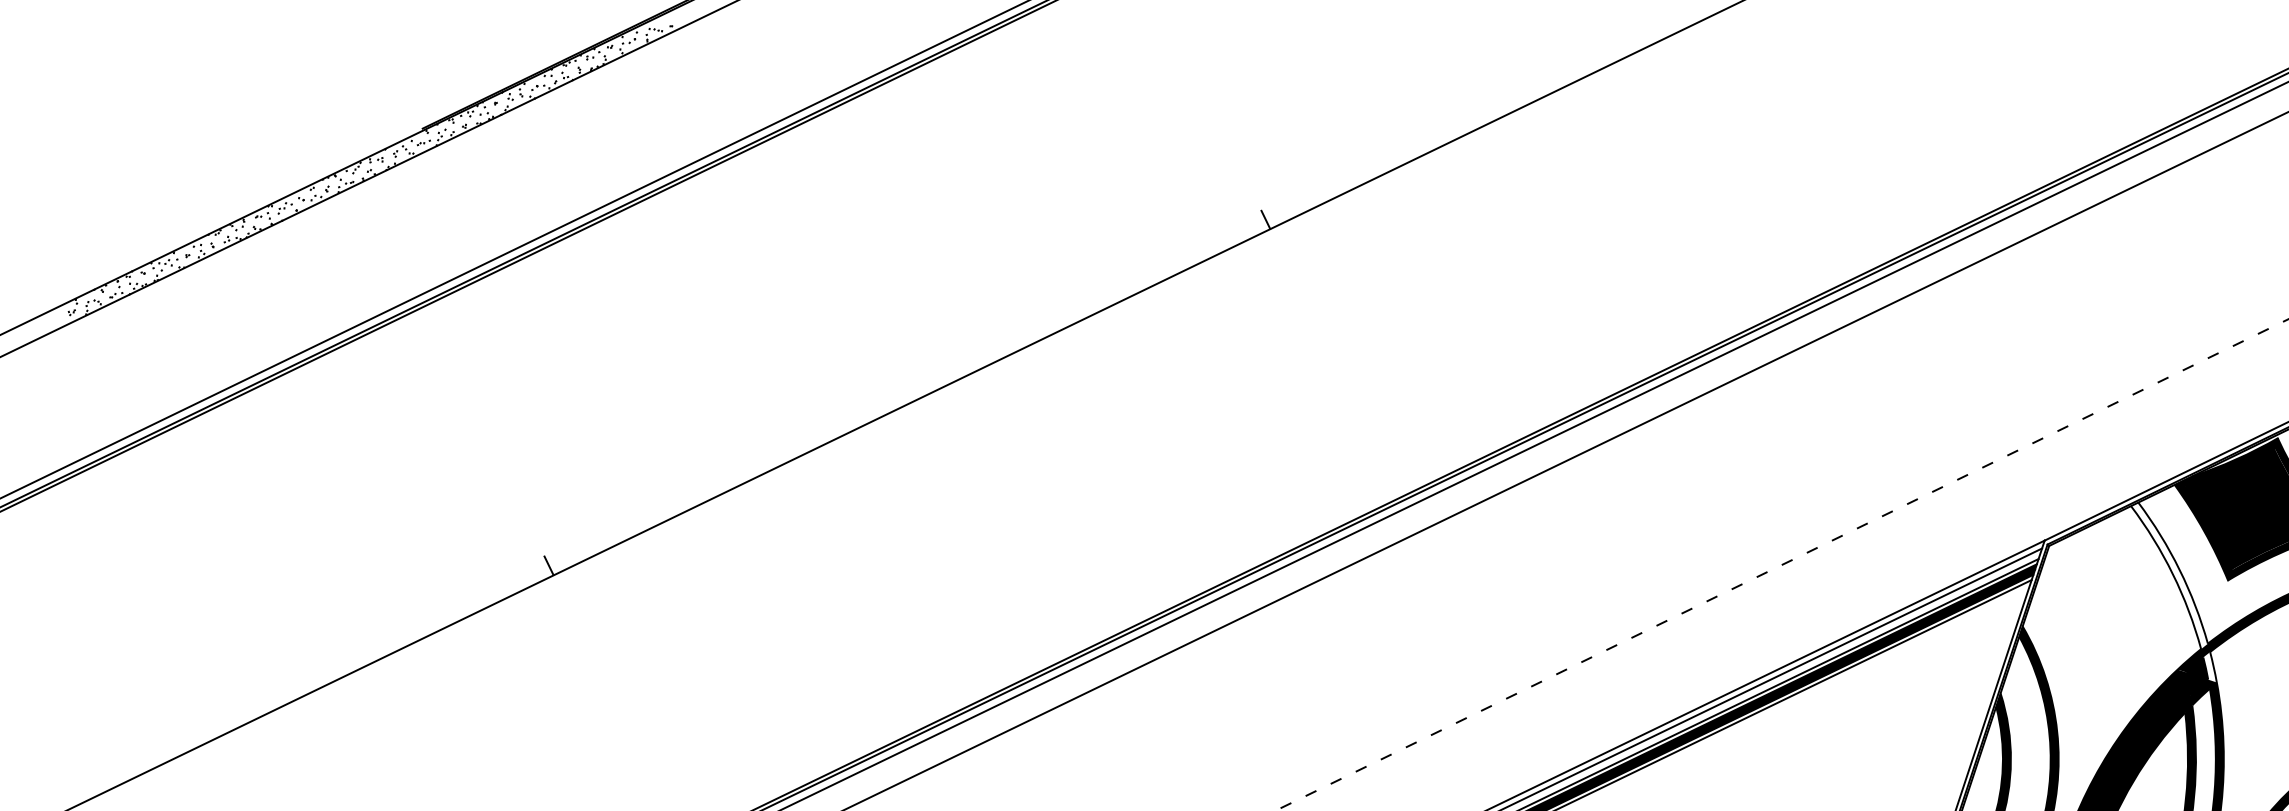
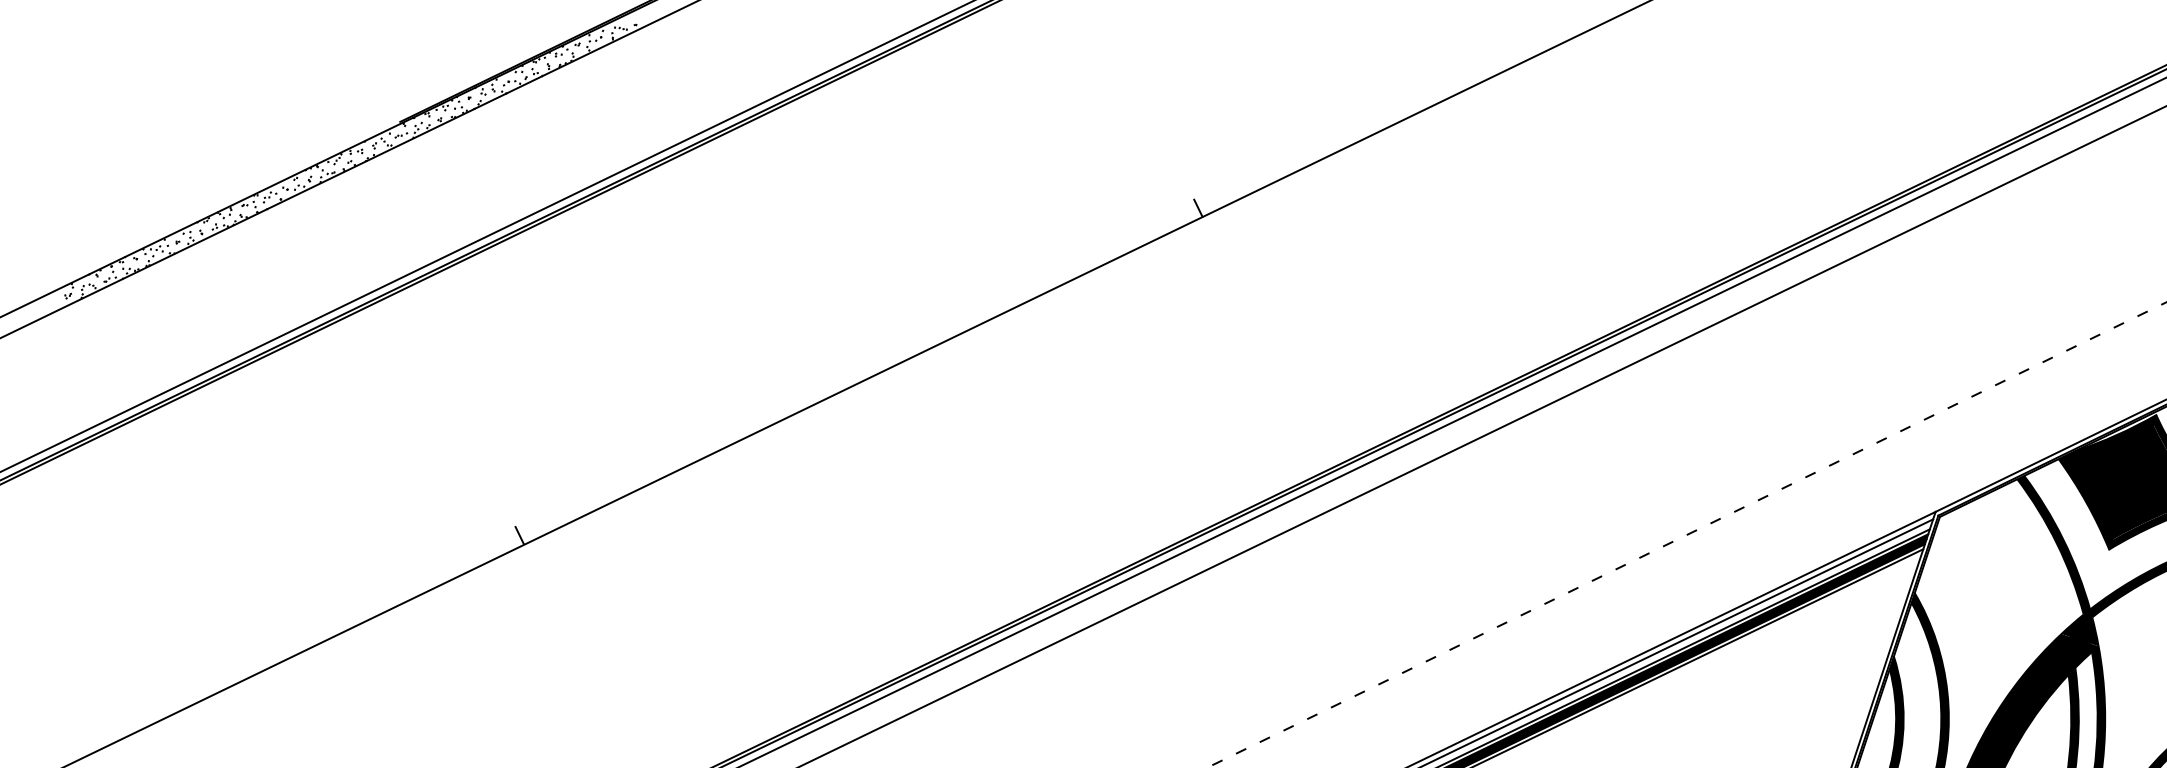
fill: (2173, 591) -> (2057, 560), added

